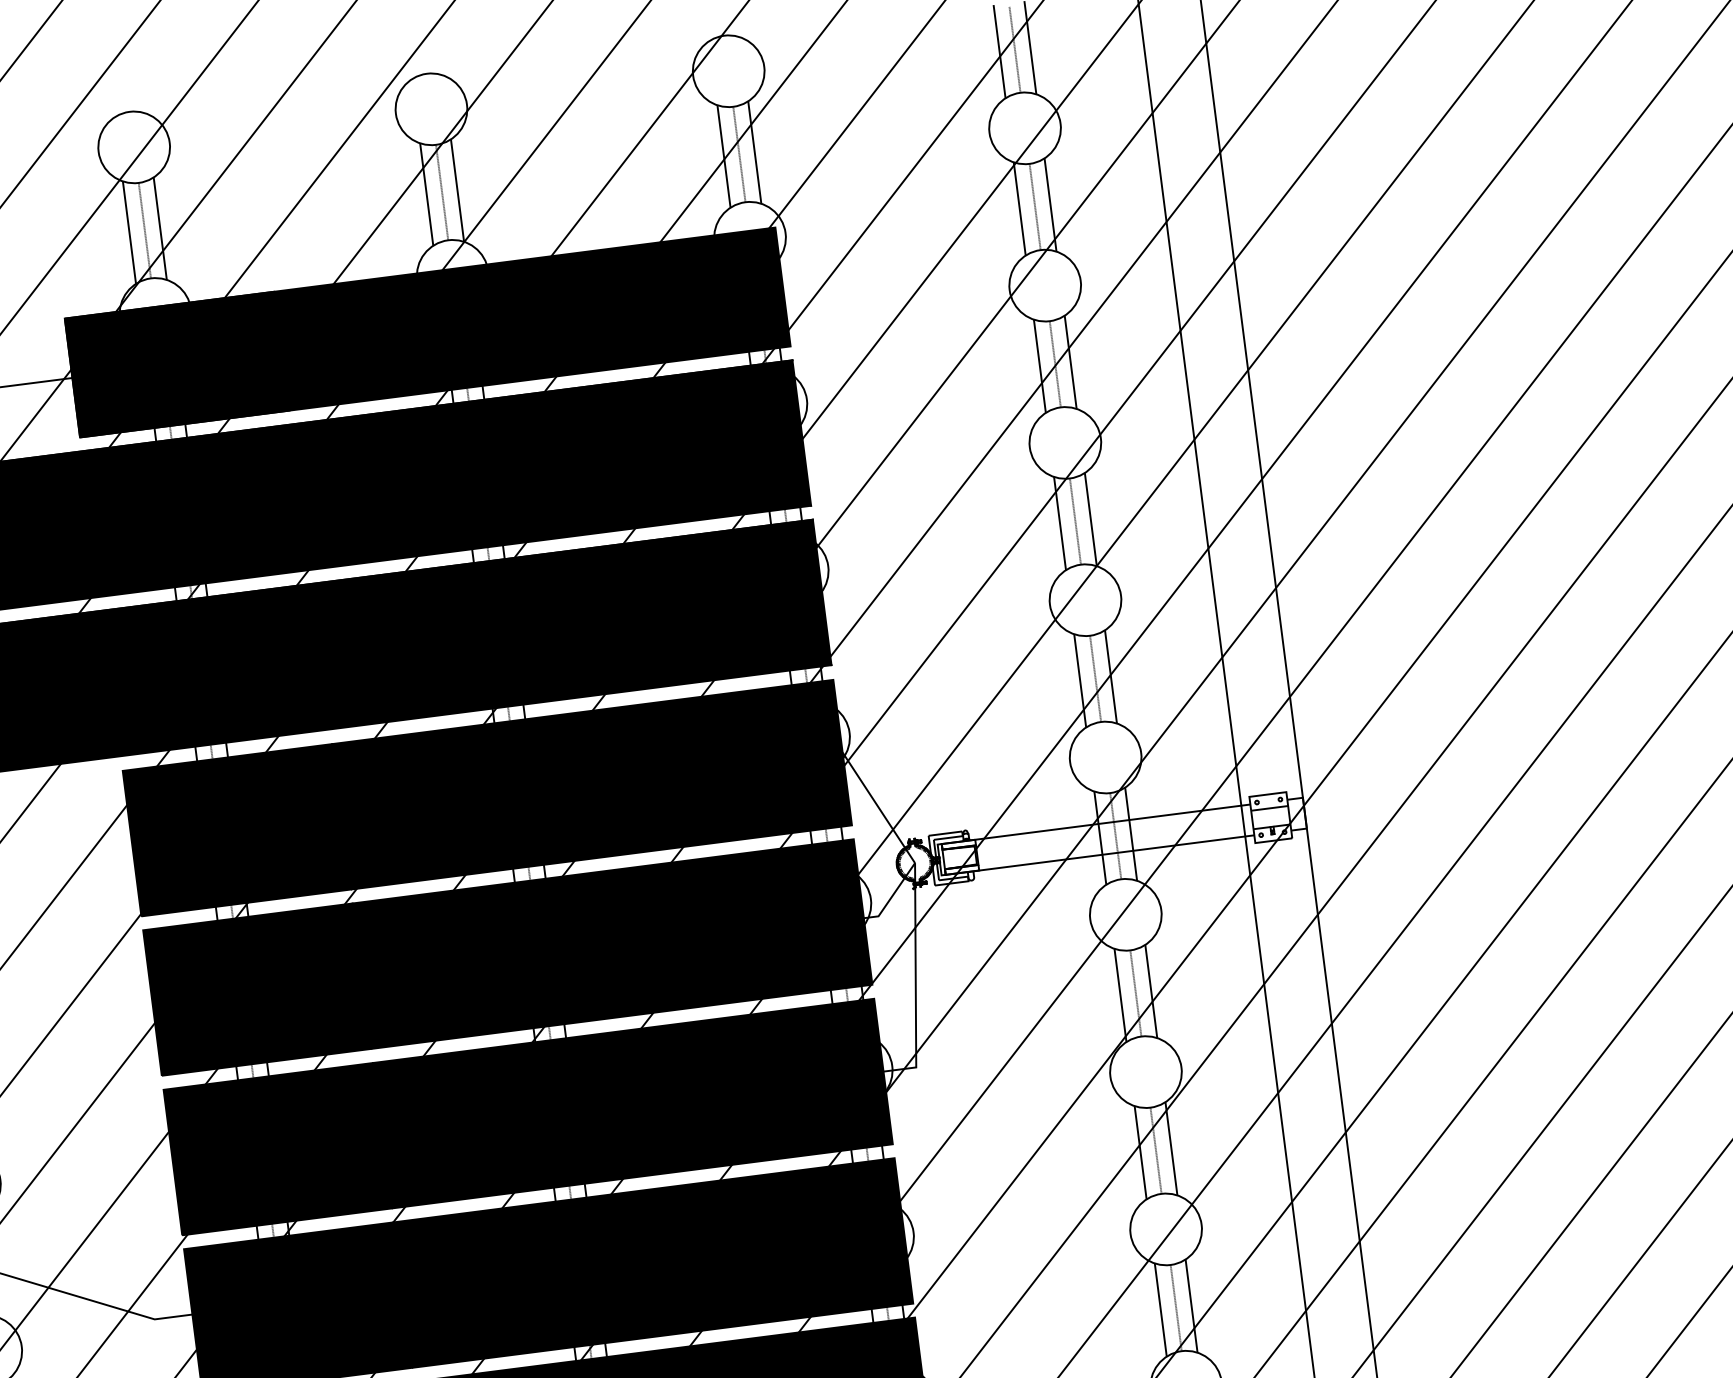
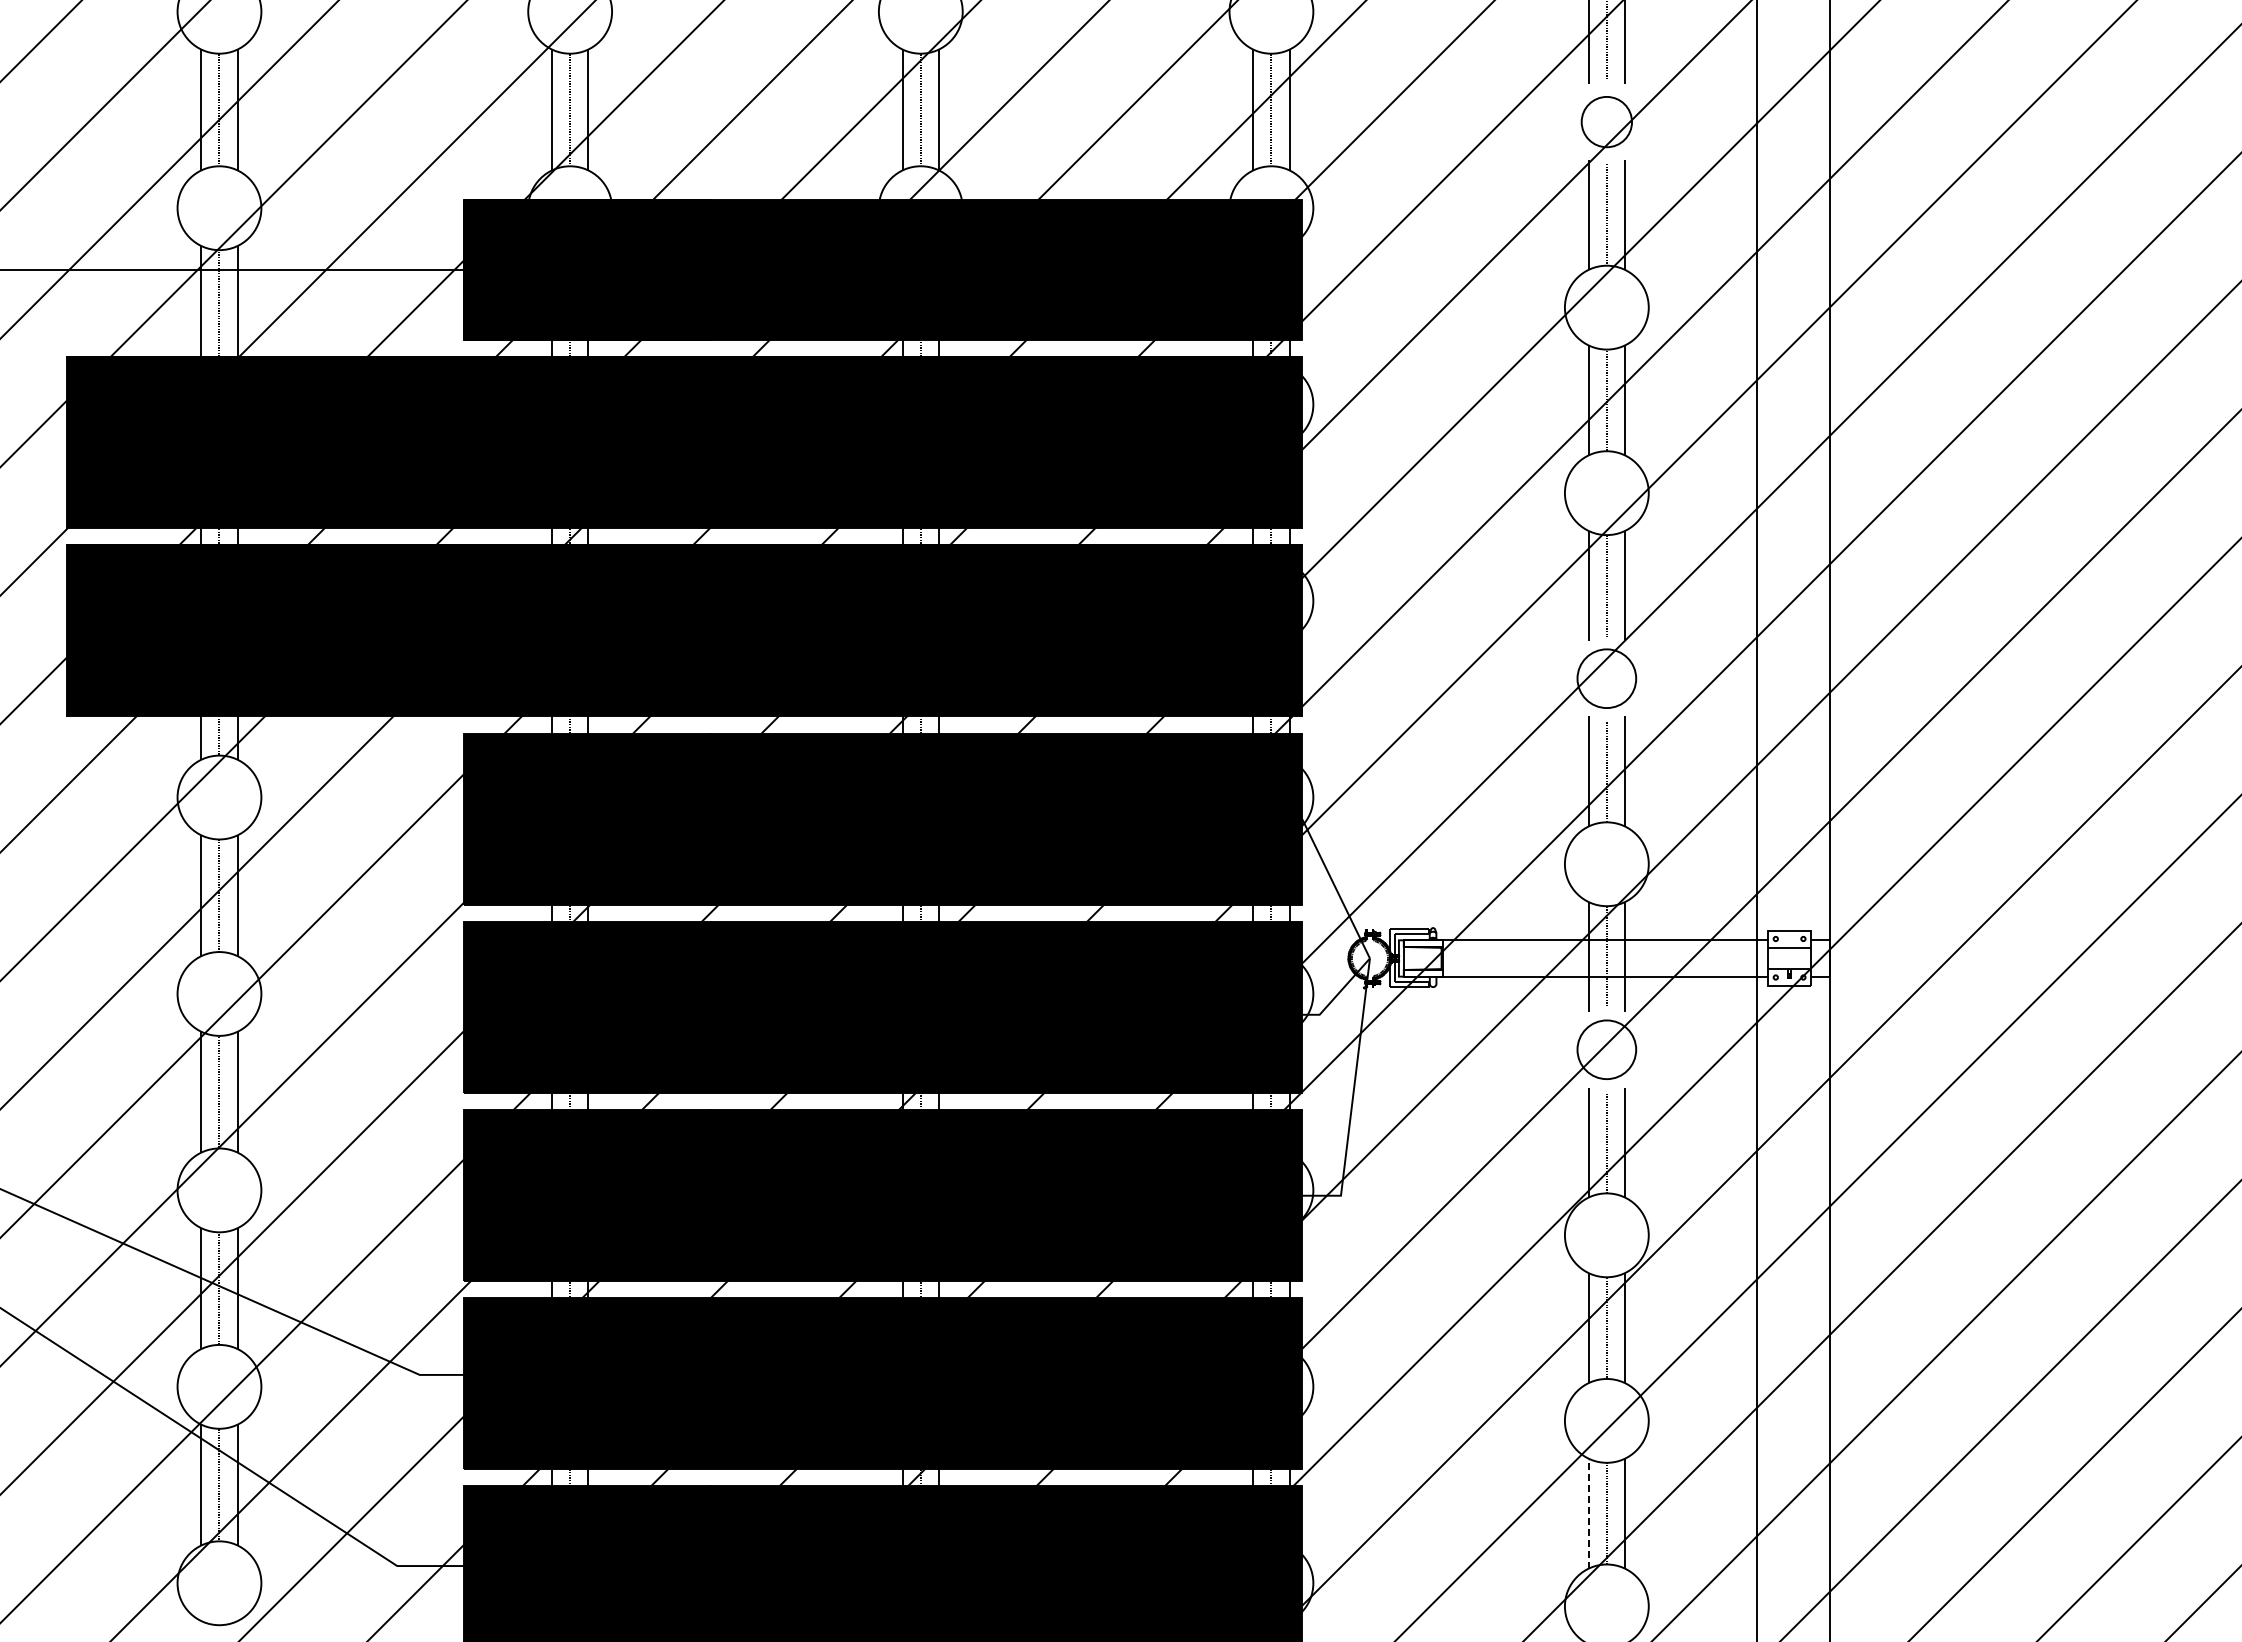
circle: (1024, 128) -> (1606, 122), size x0.6
circle: (1085, 600) -> (1606, 678), size x0.7
circle: (1125, 914) -> (1606, 1049), size x0.7
line: (1160, 1309) -> (1588, 1513), solid -> dashed

